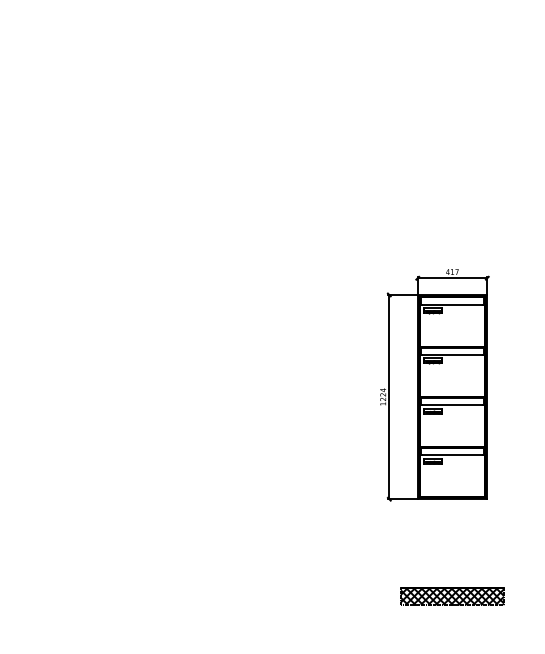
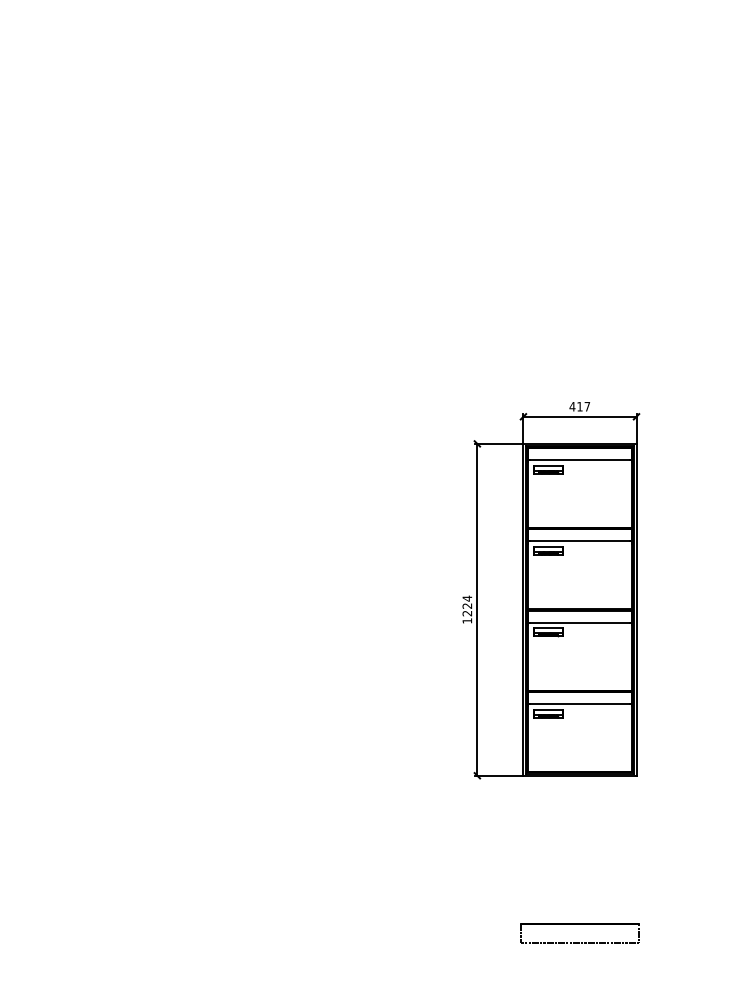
part: (452, 596) -> (579, 933), size x0.7

